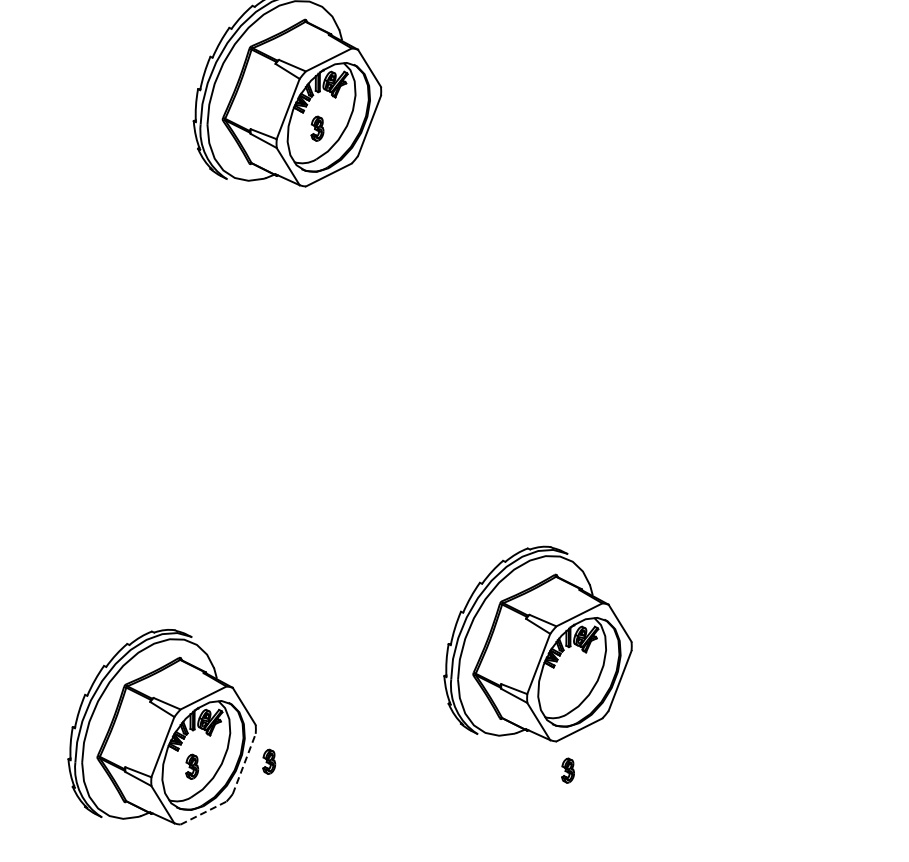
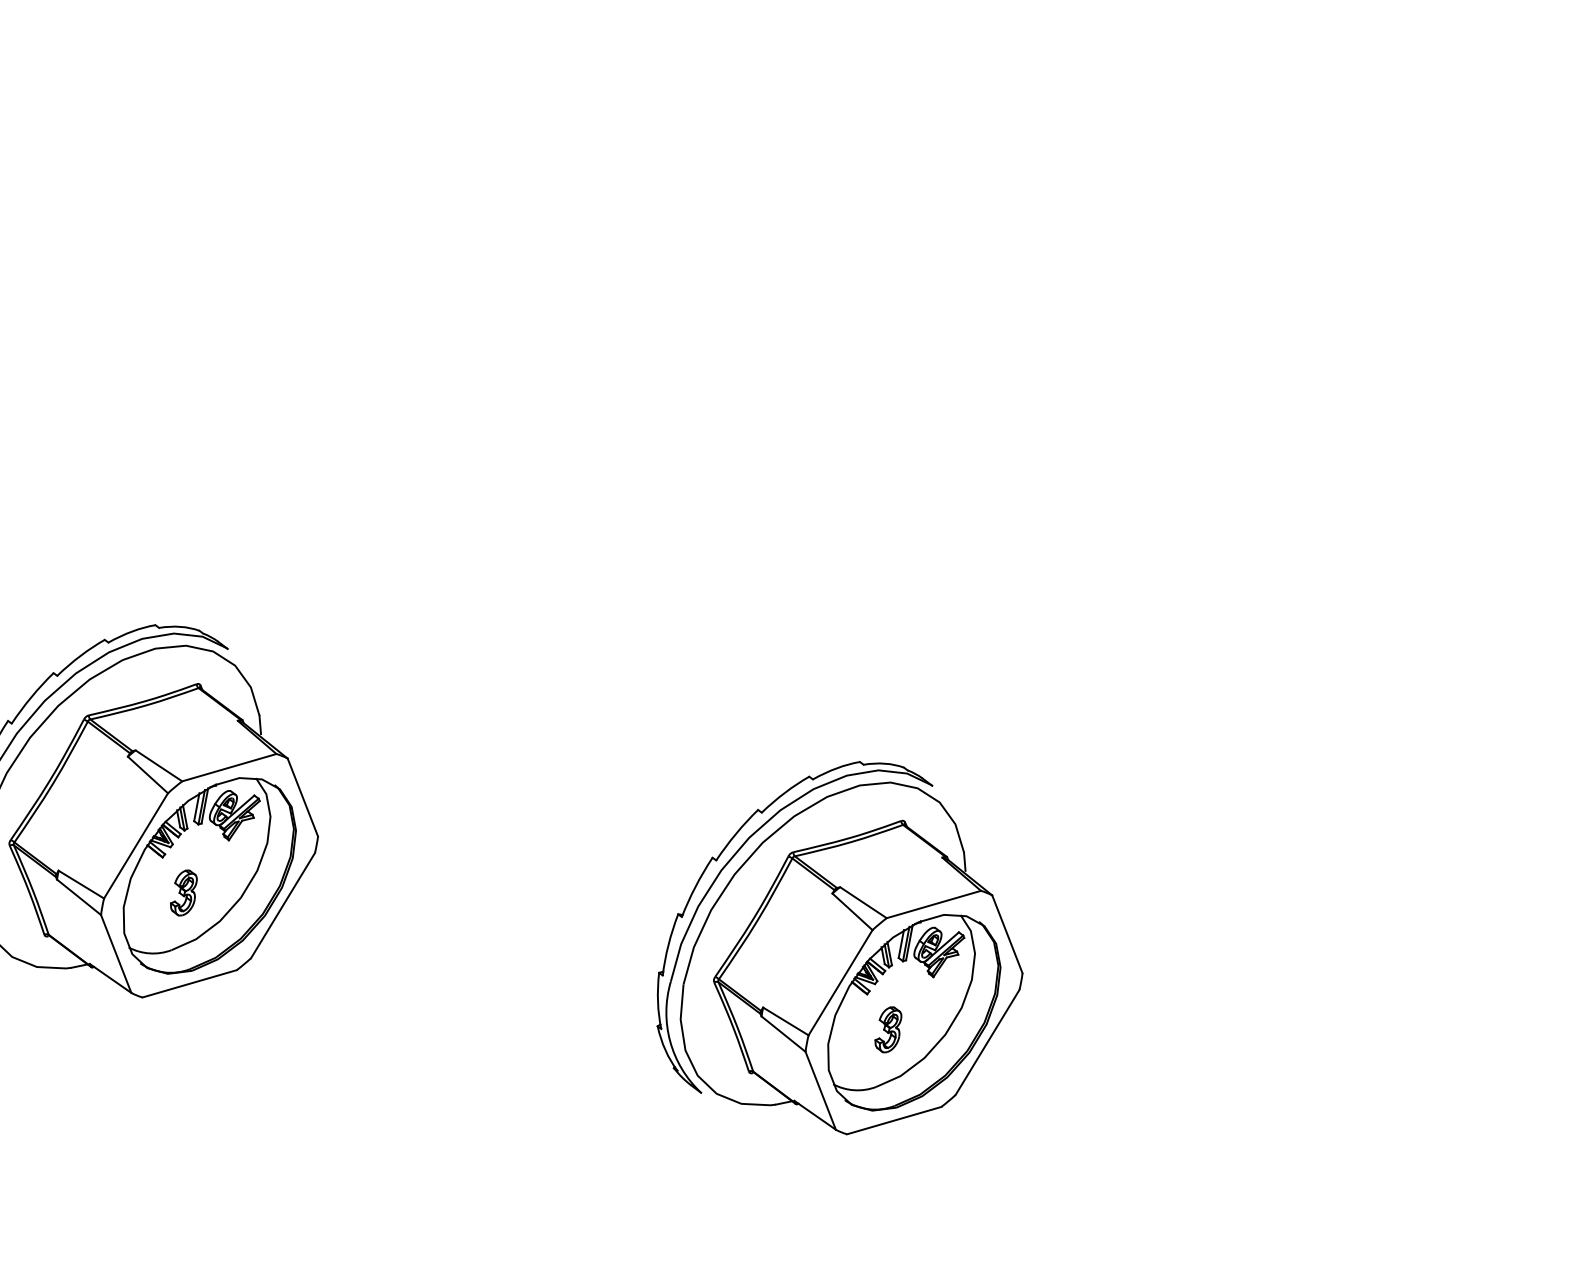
part: (537, 643) -> (845, 943), moved
part: (269, 761) -> (331, 909), removed
line: (244, 763) -> (283, 904), dashed -> solid
line: (203, 813) -> (189, 984), dashed -> solid

